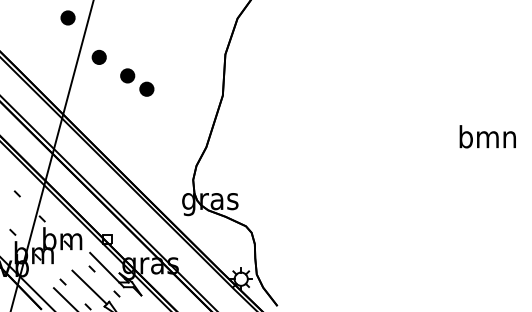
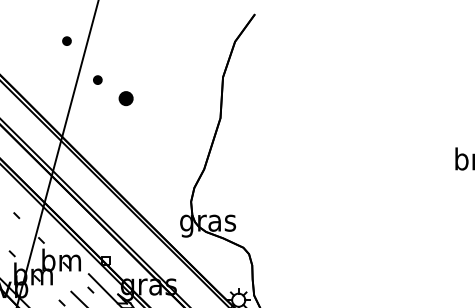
part: (67, 17) -> (66, 40), size x0.6
part: (98, 56) -> (97, 79), size x0.6
part: (146, 88) -> (144, 111), removed

